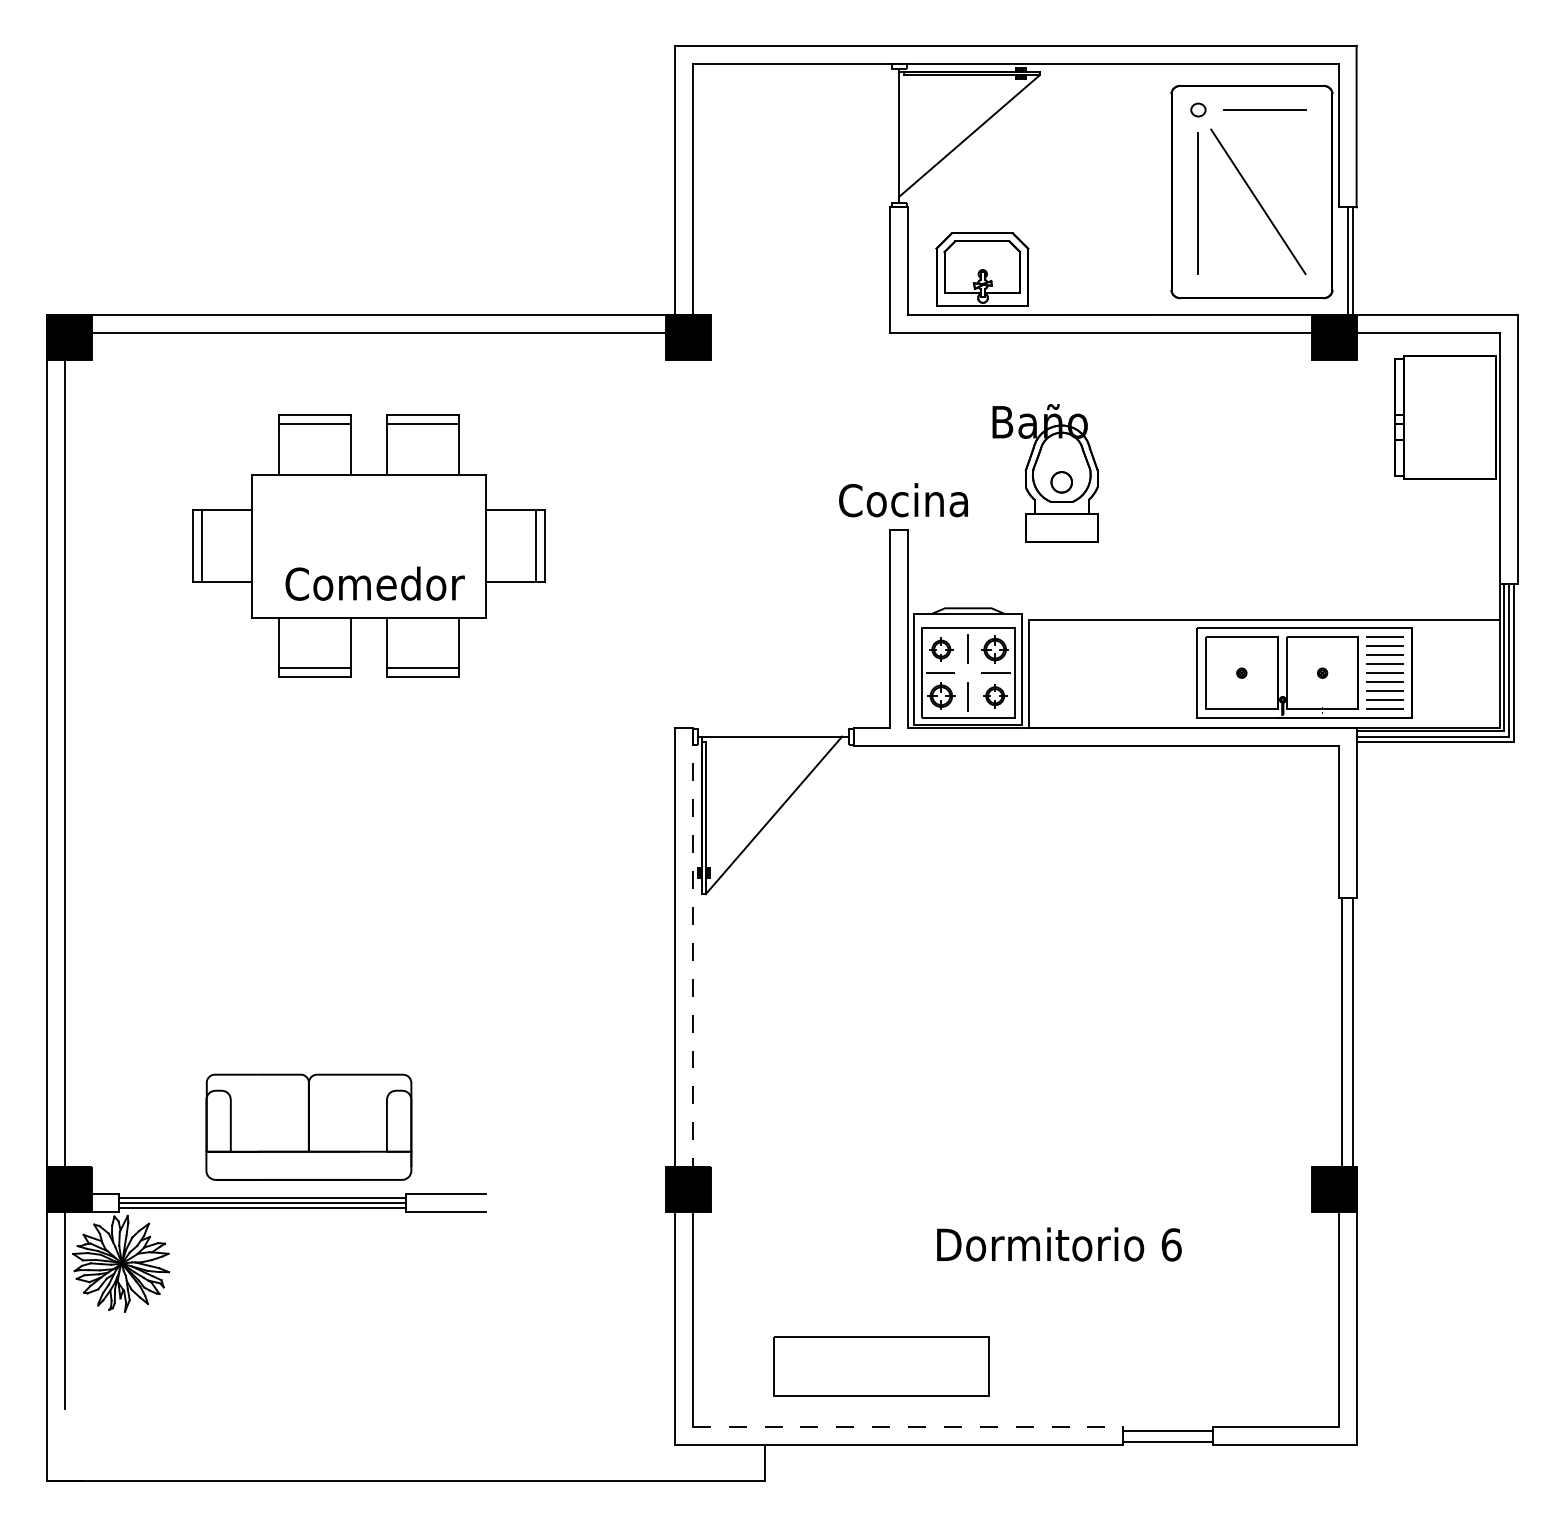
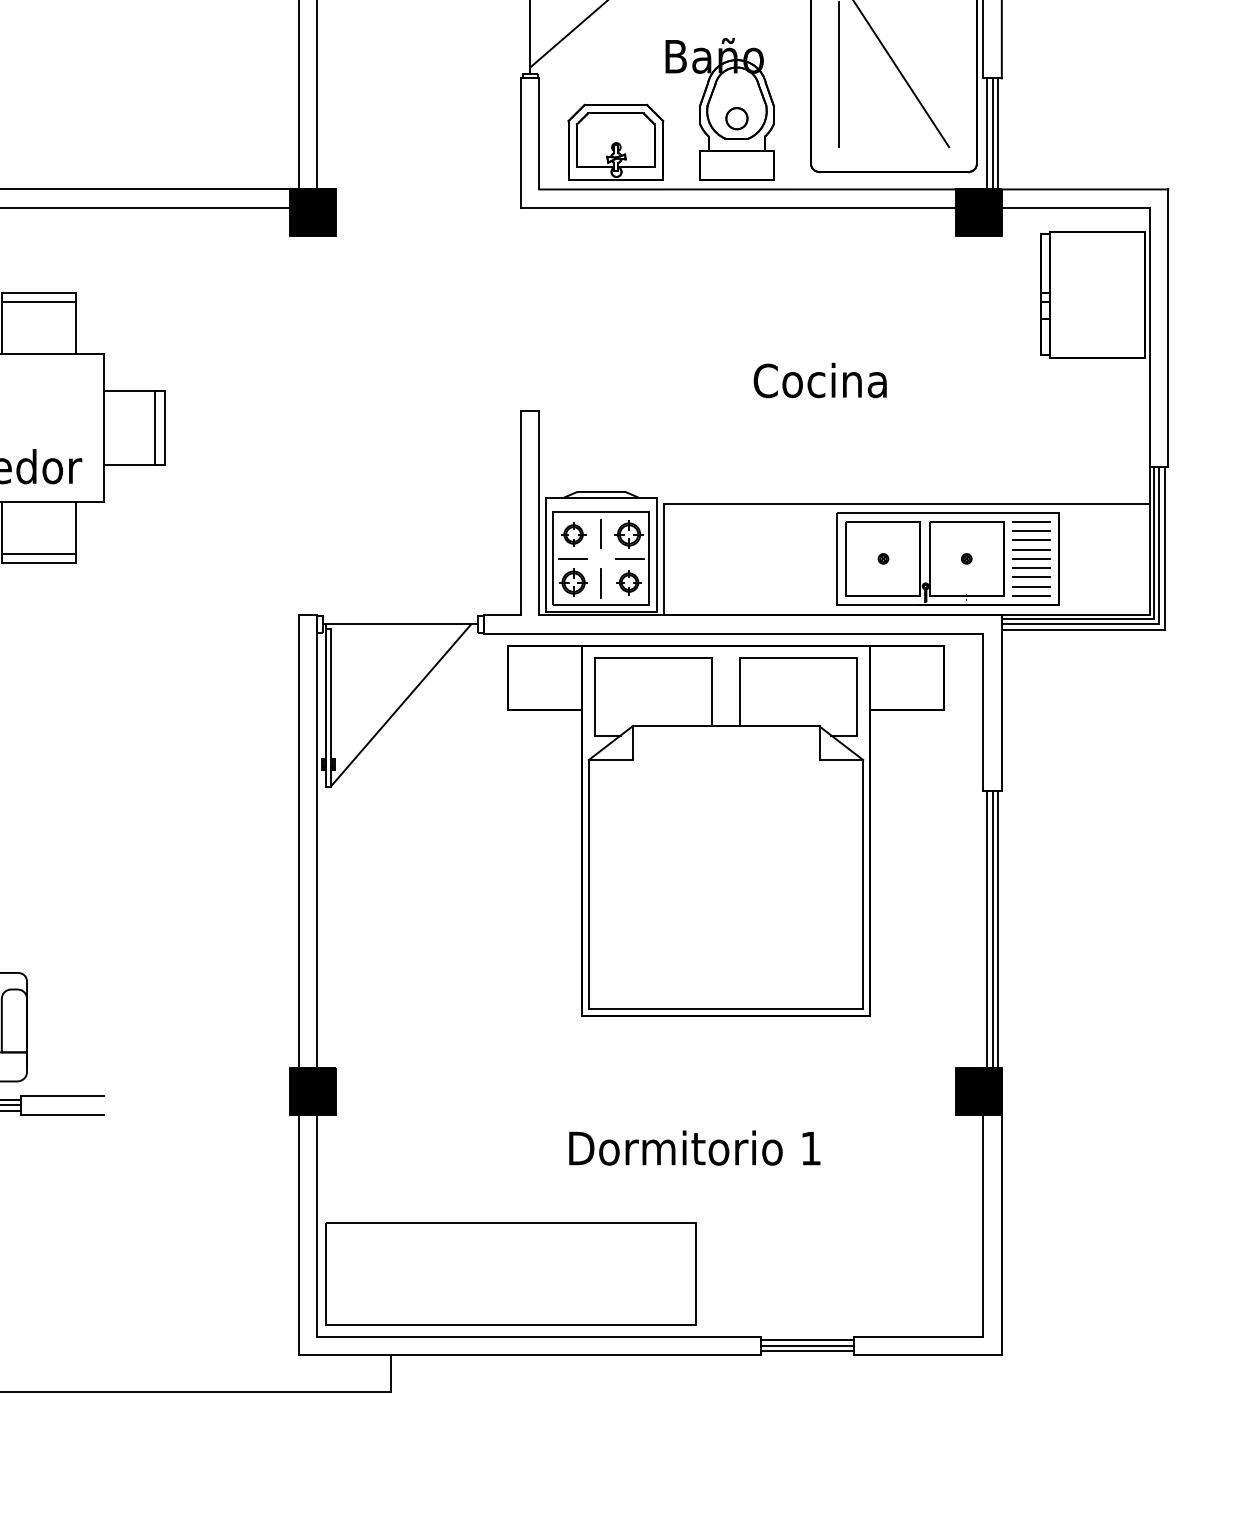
line: (1342, 260) -> (987, 133), added
part: (1045, 473) -> (720, 109), moved
text: (903, 500) -> (820, 380), moved
part: (1088, 936) -> (725, 830), added
line: (692, 947) -> (316, 841), dashed -> solid
line: (1347, 1032) -> (992, 929), added
text: (1171, 1244) -> (810, 1148), 6 -> 1
part: (881, 1366) -> (511, 1273), size x1.67
line: (908, 1427) -> (539, 1336), dashed -> solid
line: (1168, 1436) -> (807, 1346), added

